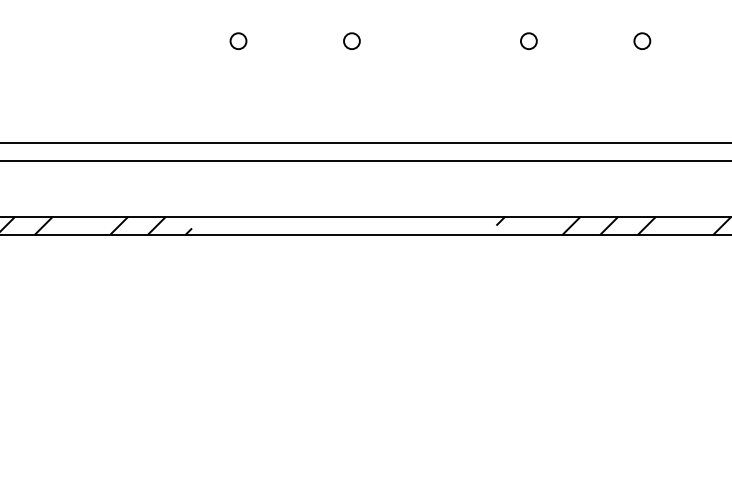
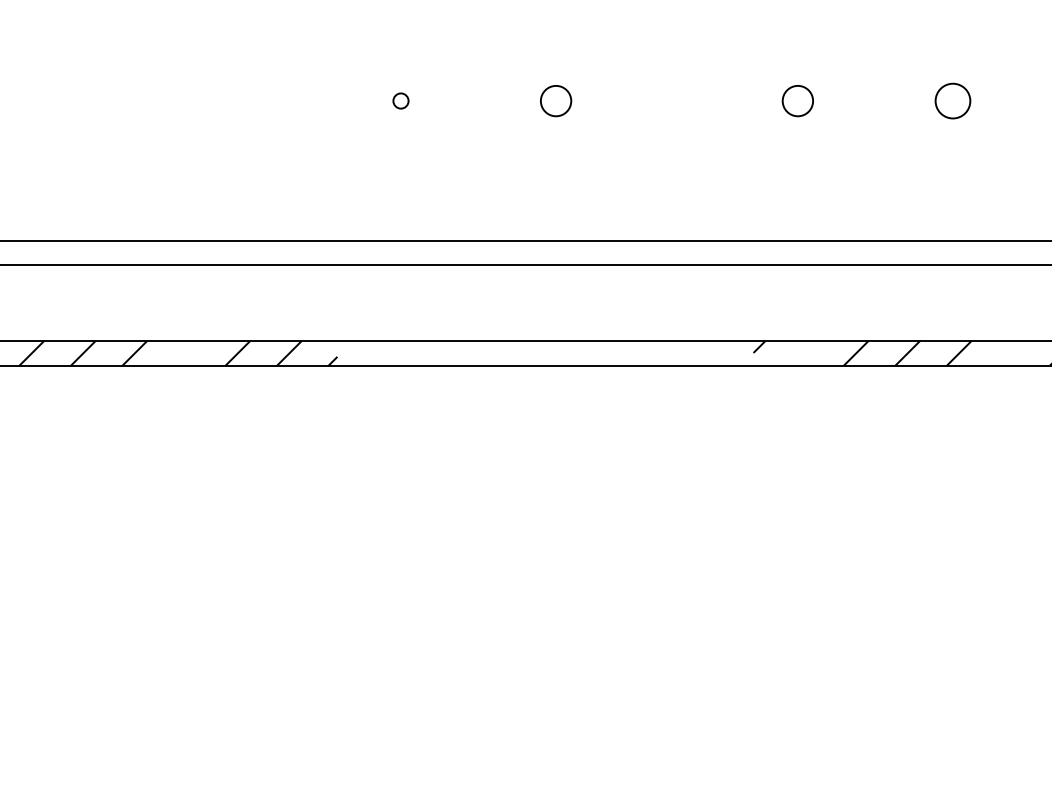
circle: (238, 40) -> (400, 100), size x0.7
circle: (351, 40) -> (555, 100), size x1.4
circle: (528, 40) -> (797, 100), size x1.4
circle: (641, 40) -> (952, 100), size x1.6

